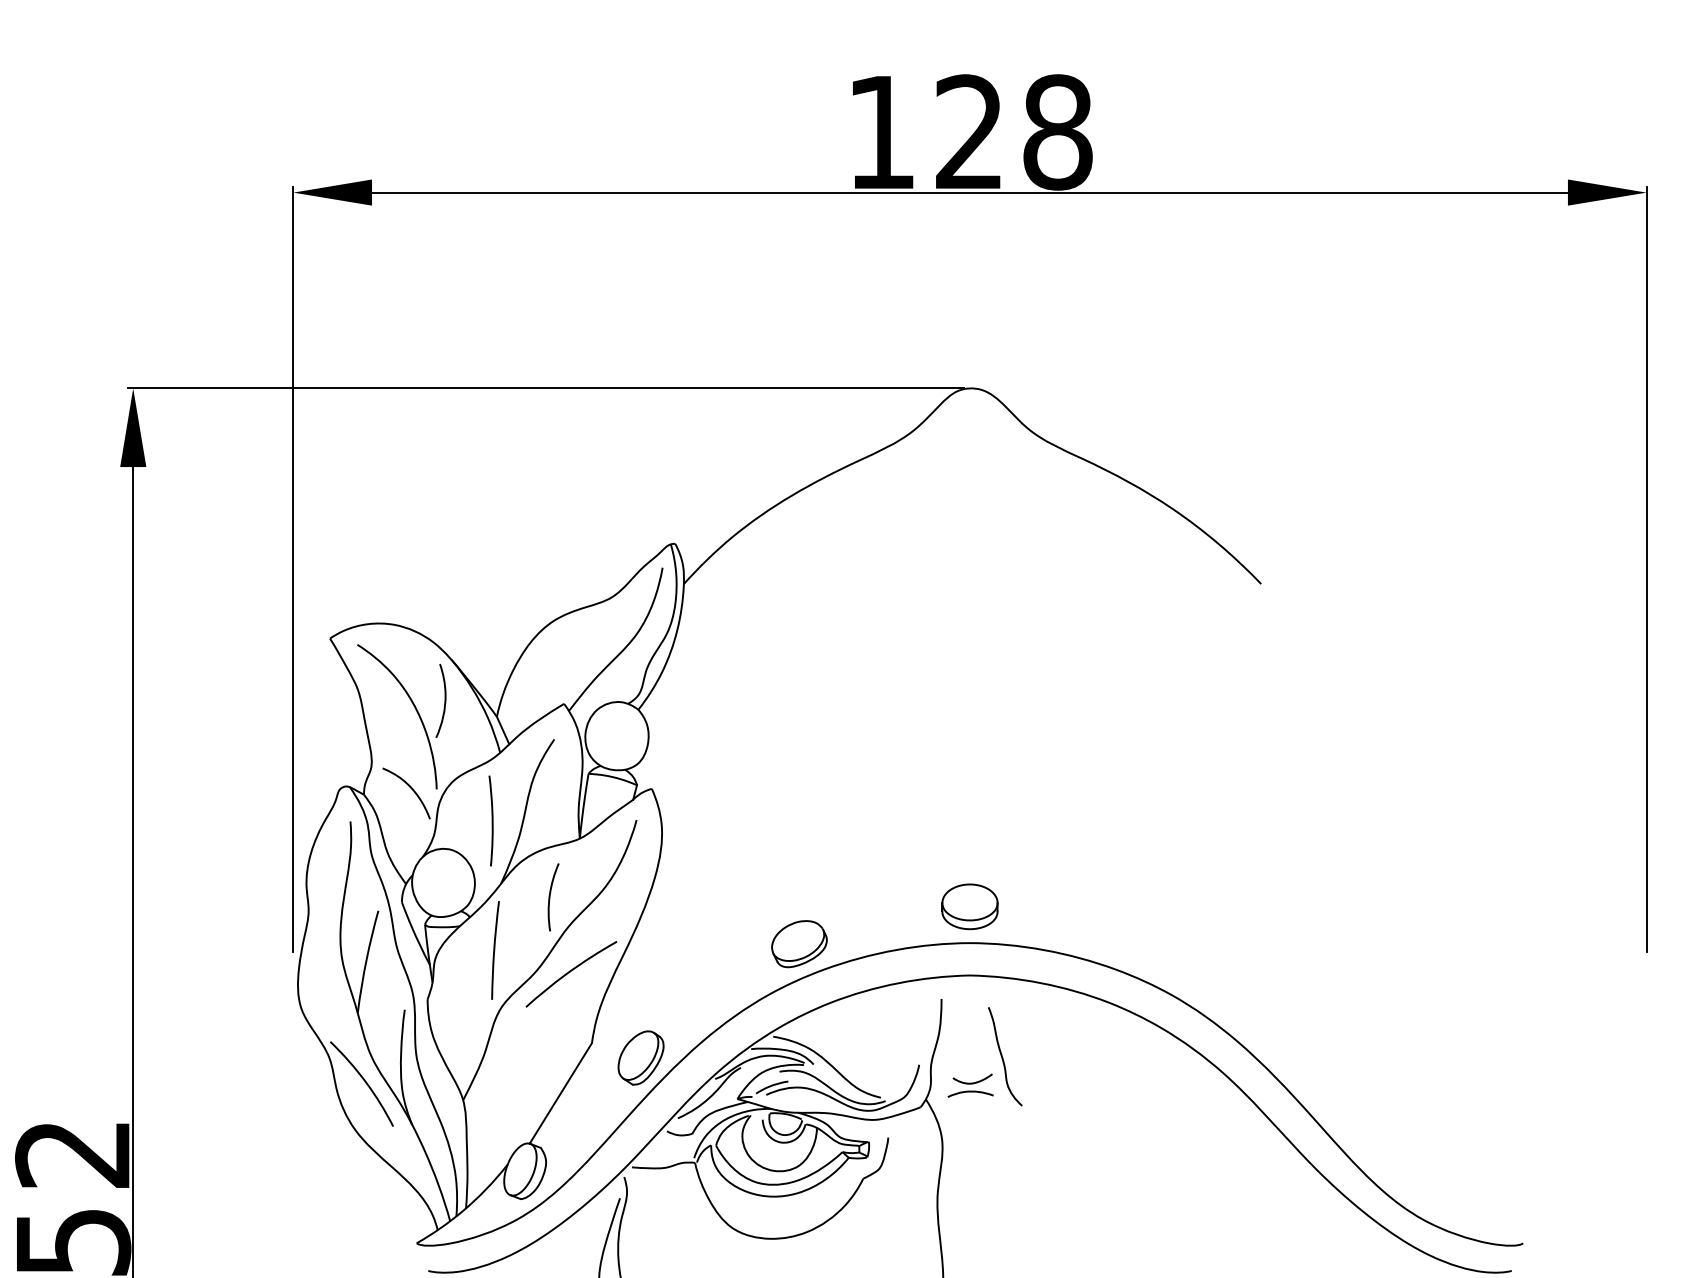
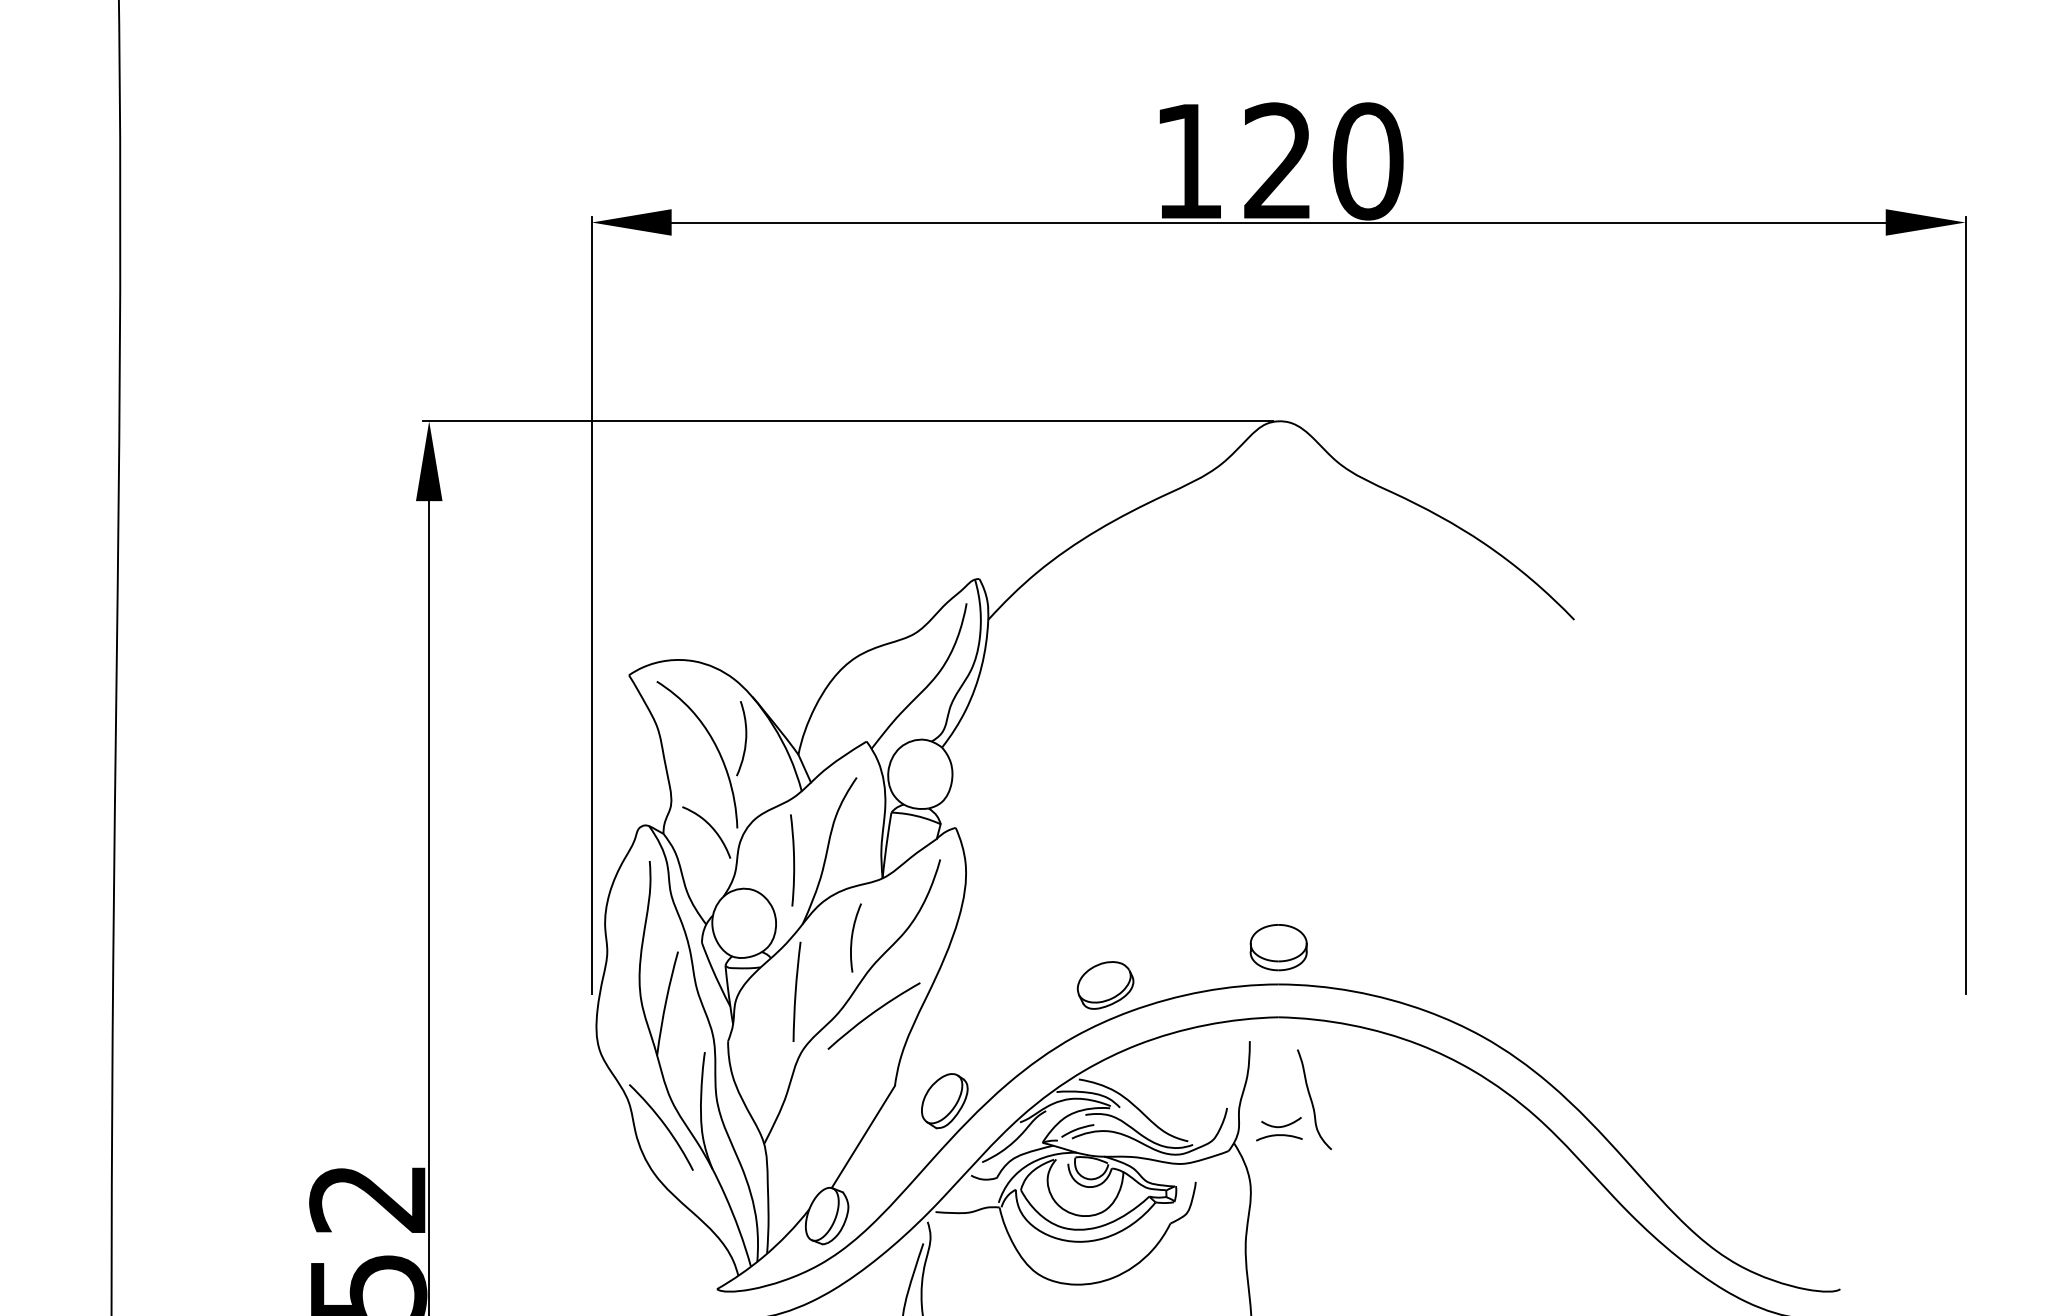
text: (1057, 132) -> (1367, 161), 128 -> 120

